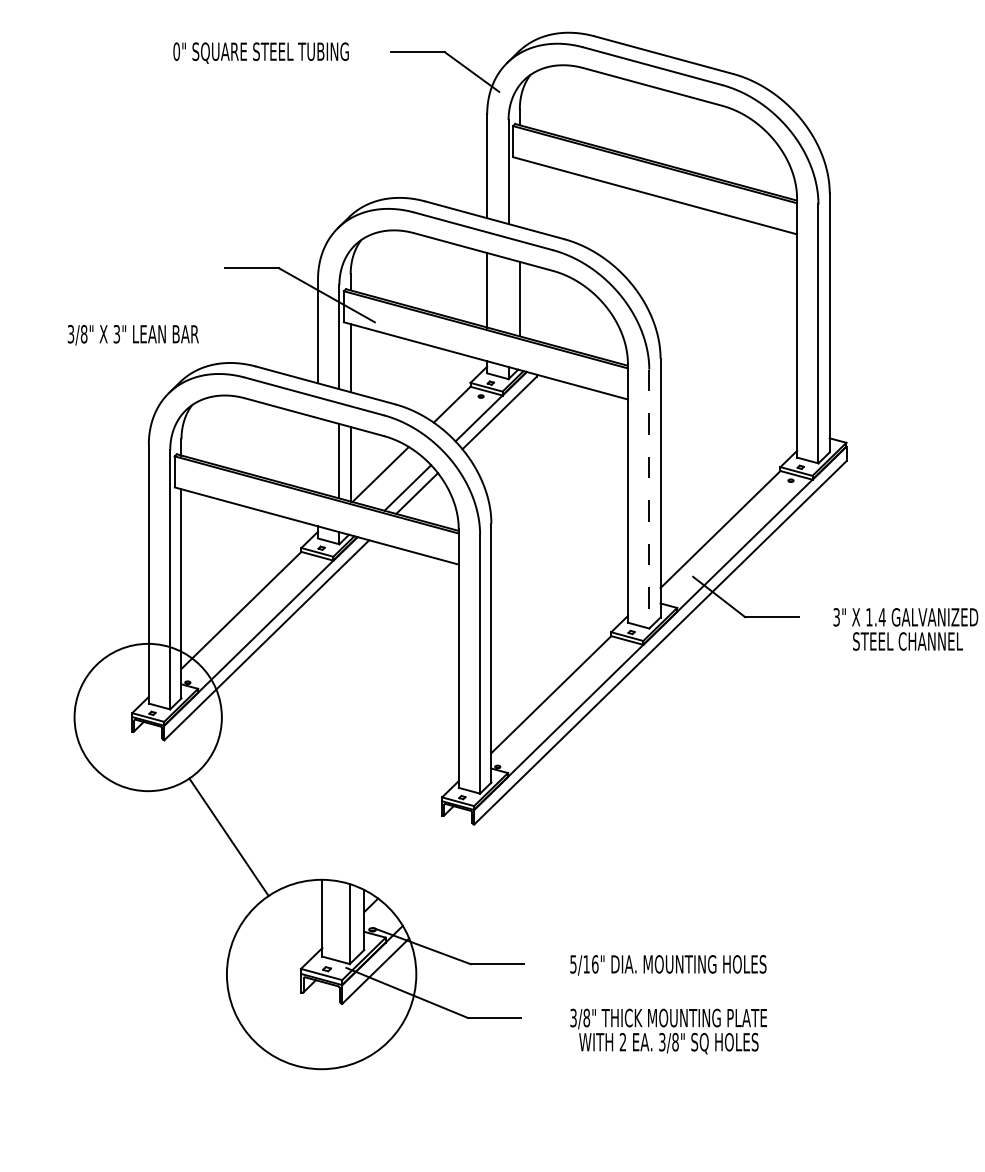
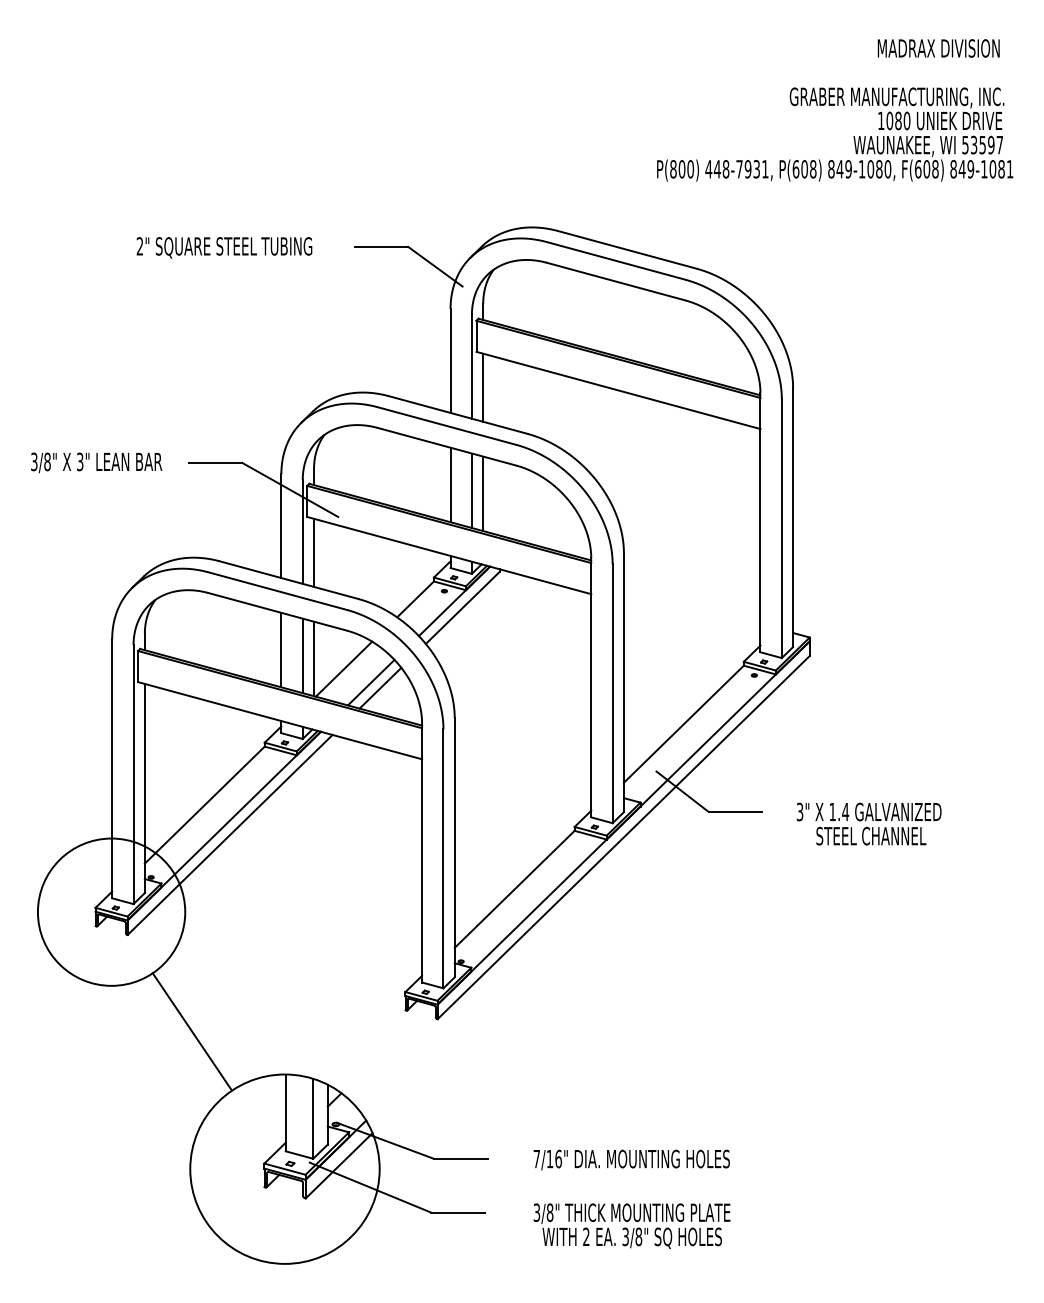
text: (176, 51) -> (139, 246), 0" -> 2"
line: (520, 192) -> (483, 387), added
line: (508, 295) -> (471, 490), added
text: (133, 334) -> (96, 462), moved
line: (318, 454) -> (281, 649), added
line: (649, 499) -> (612, 694), dashed -> solid
text: (573, 964) -> (536, 1159), 5/16" -> 7/16"

